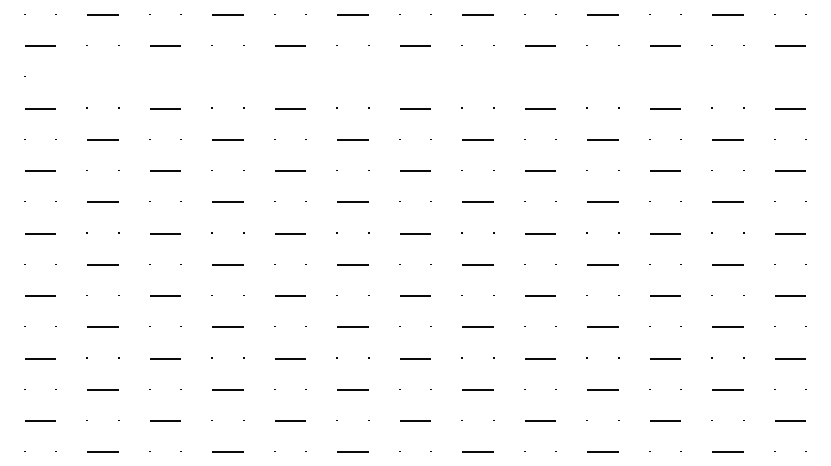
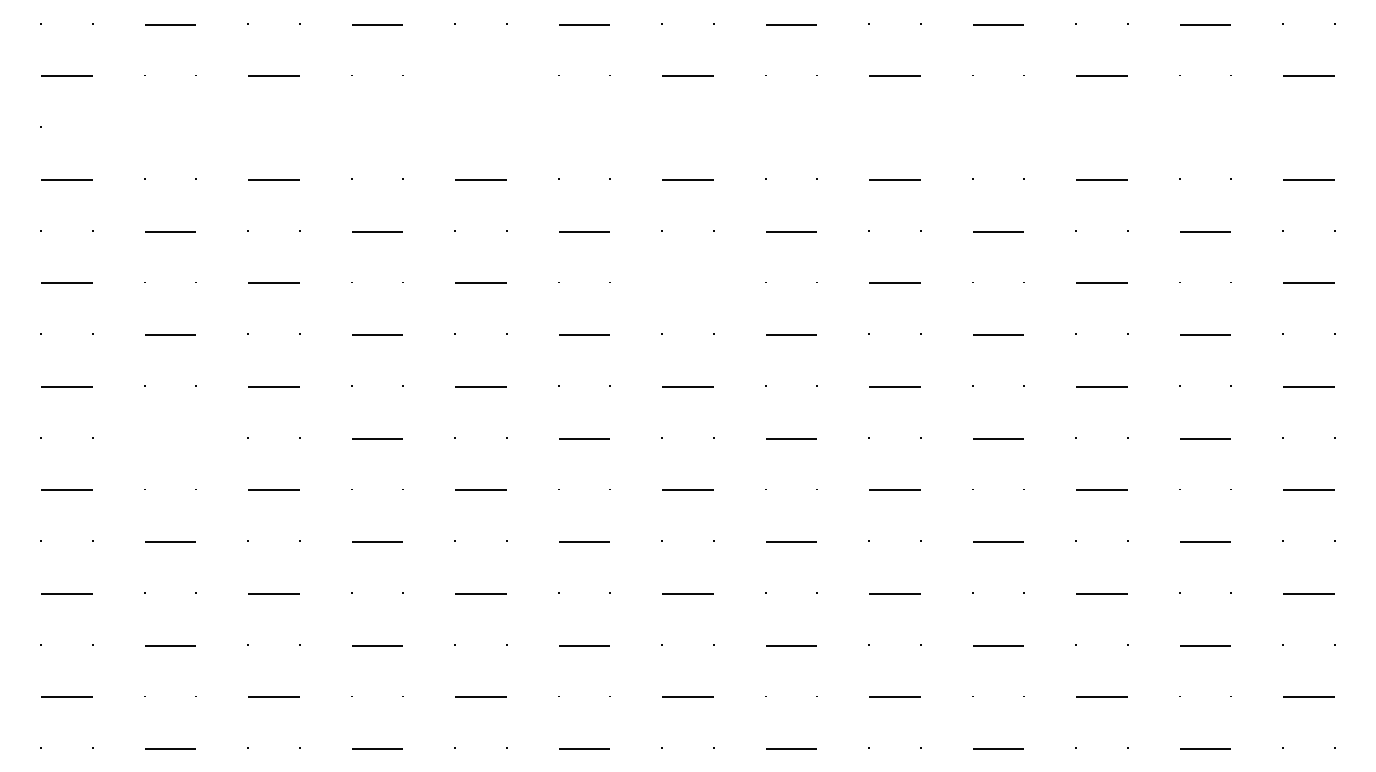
line: (290, 45) -> (481, 75), removed
line: (415, 170) -> (688, 282), removed
line: (102, 264) -> (169, 438), removed

